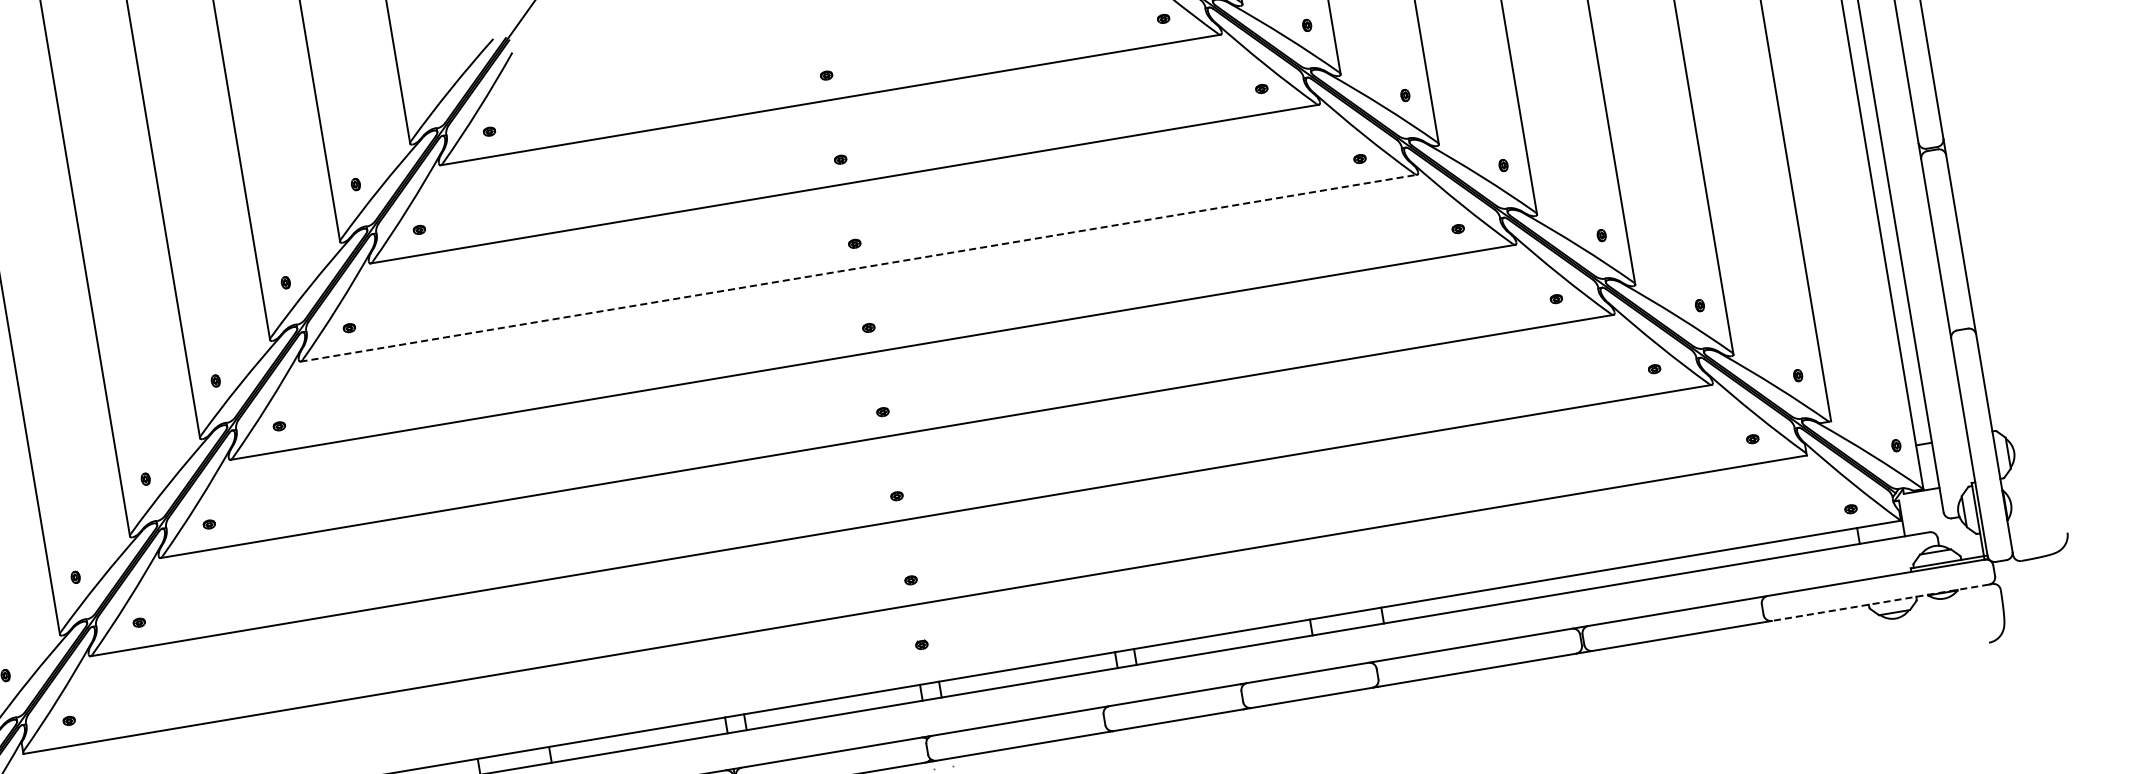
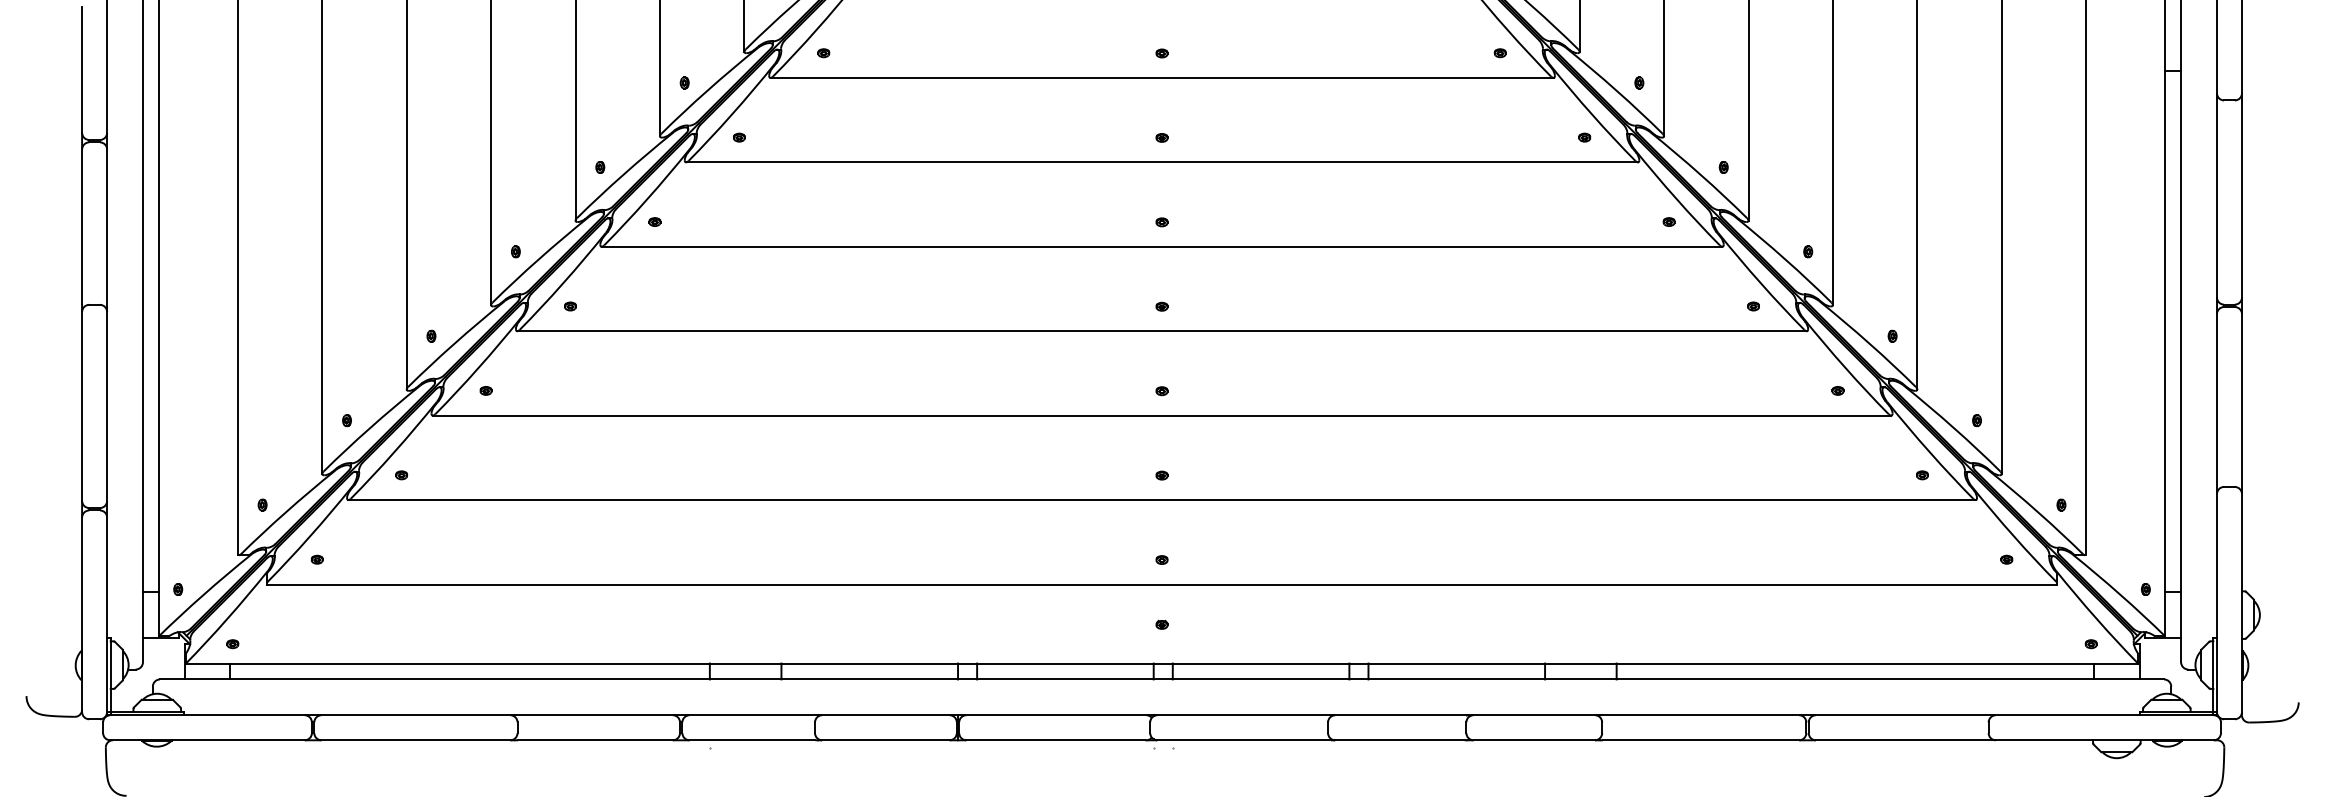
line: (859, 267) -> (1162, 246), dashed -> solid
line: (1880, 603) -> (2104, 740), dashed -> solid

